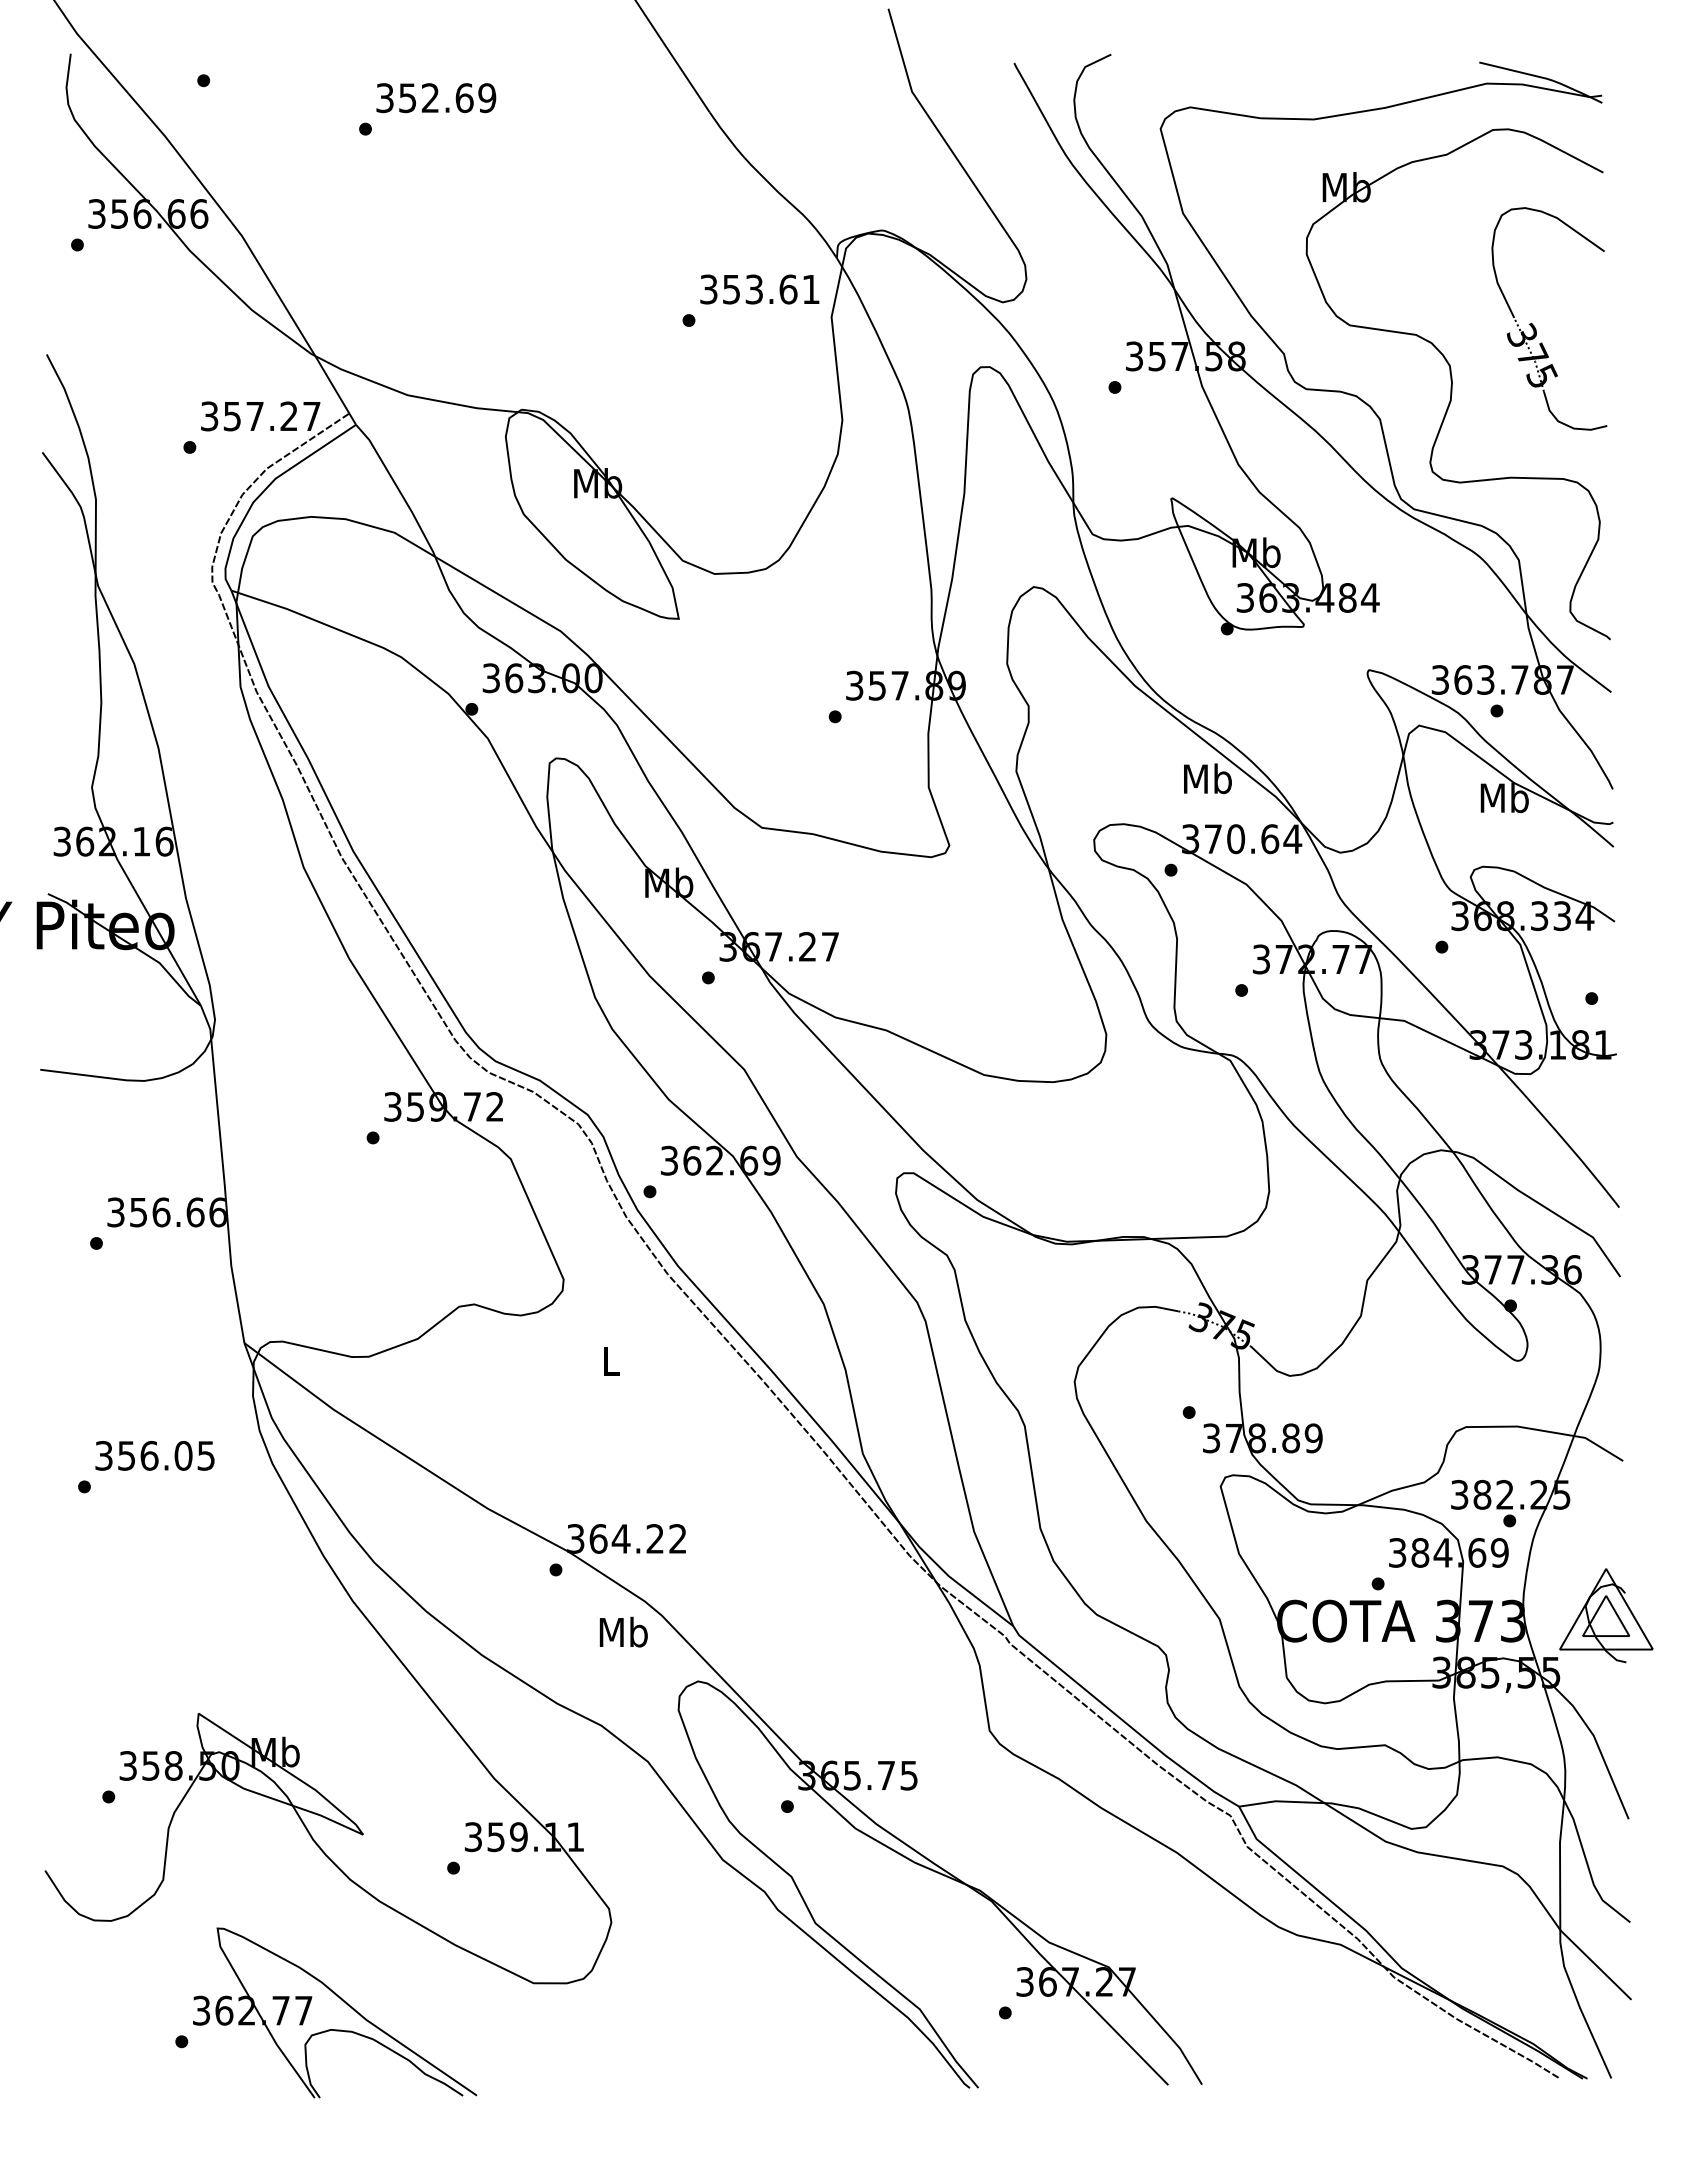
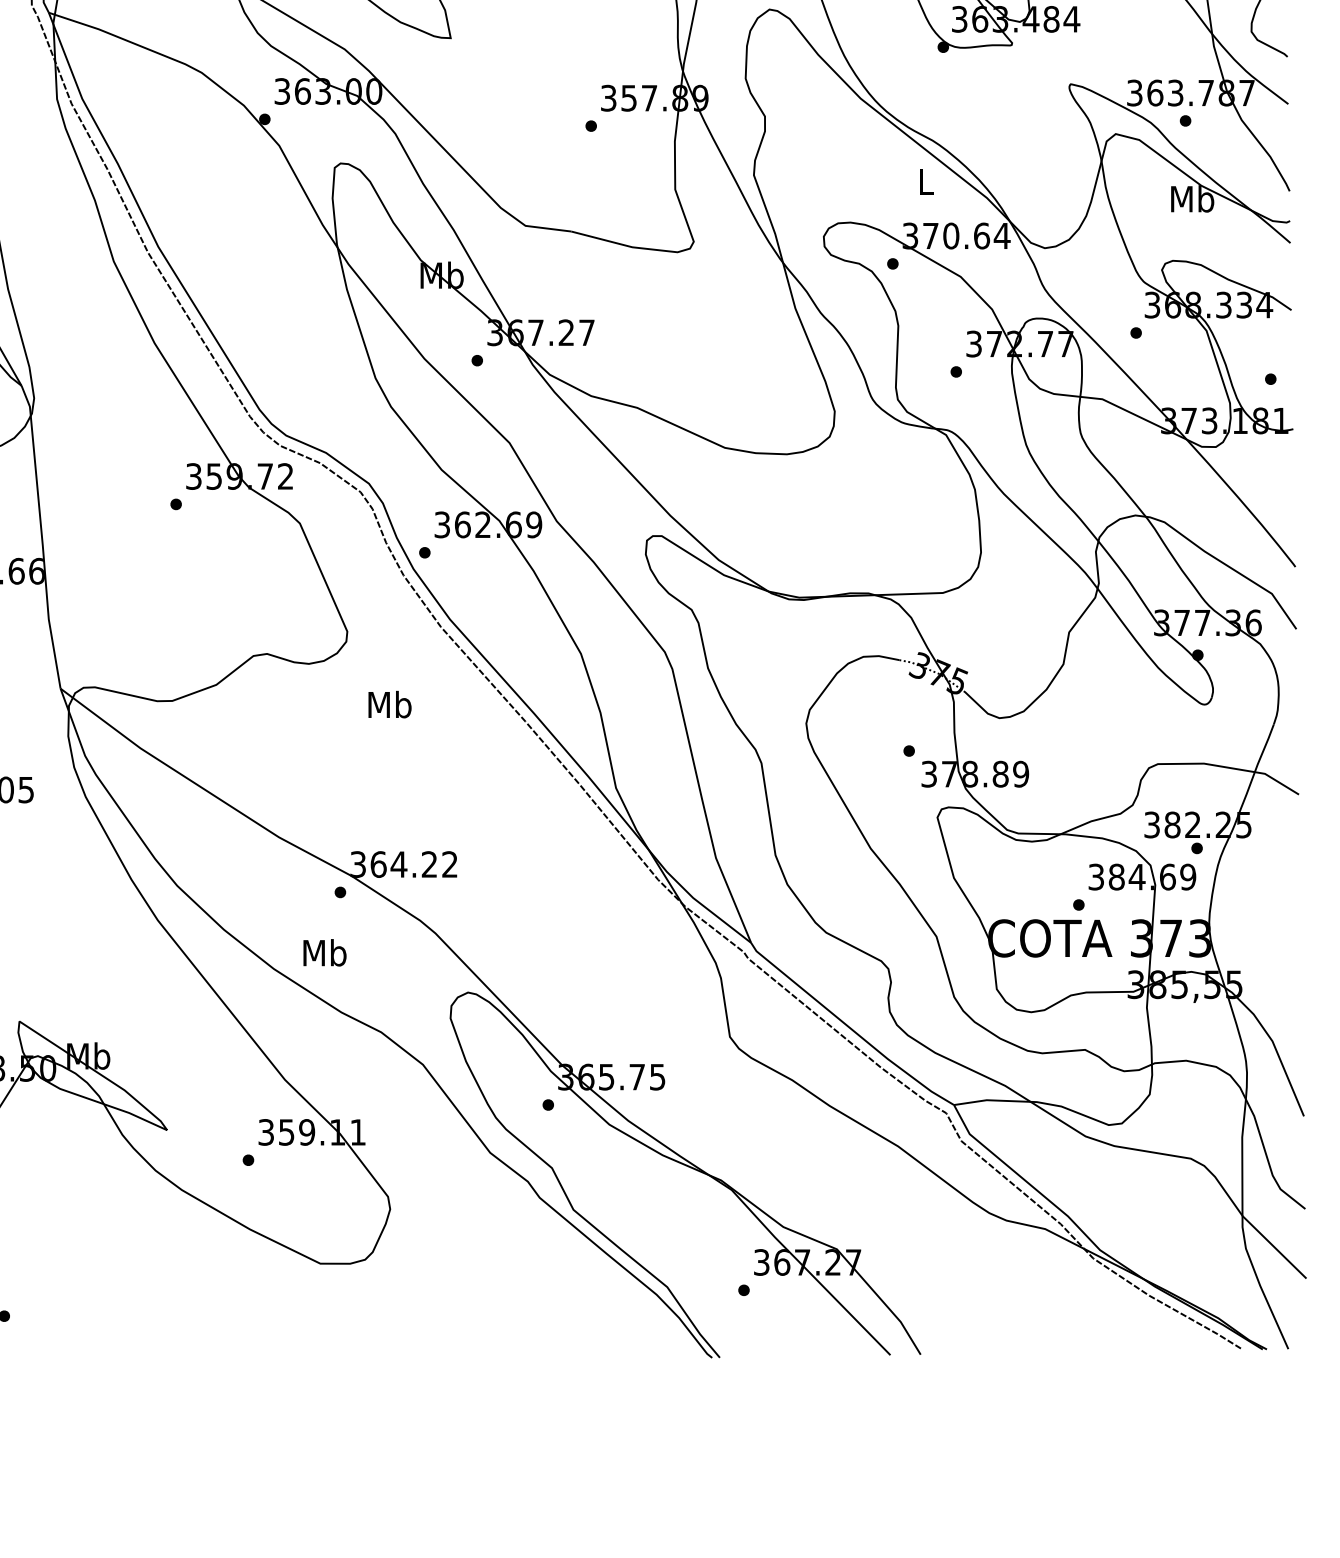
text: (1207, 778) -> (925, 181), Mb -> L
text: (611, 1360) -> (390, 704), L -> Mb
part: (1606, 1615) -> (1284, 933), removed
text: (623, 1631) -> (324, 952), moved
part: (342, 2001) -> (148, 1280), removed

